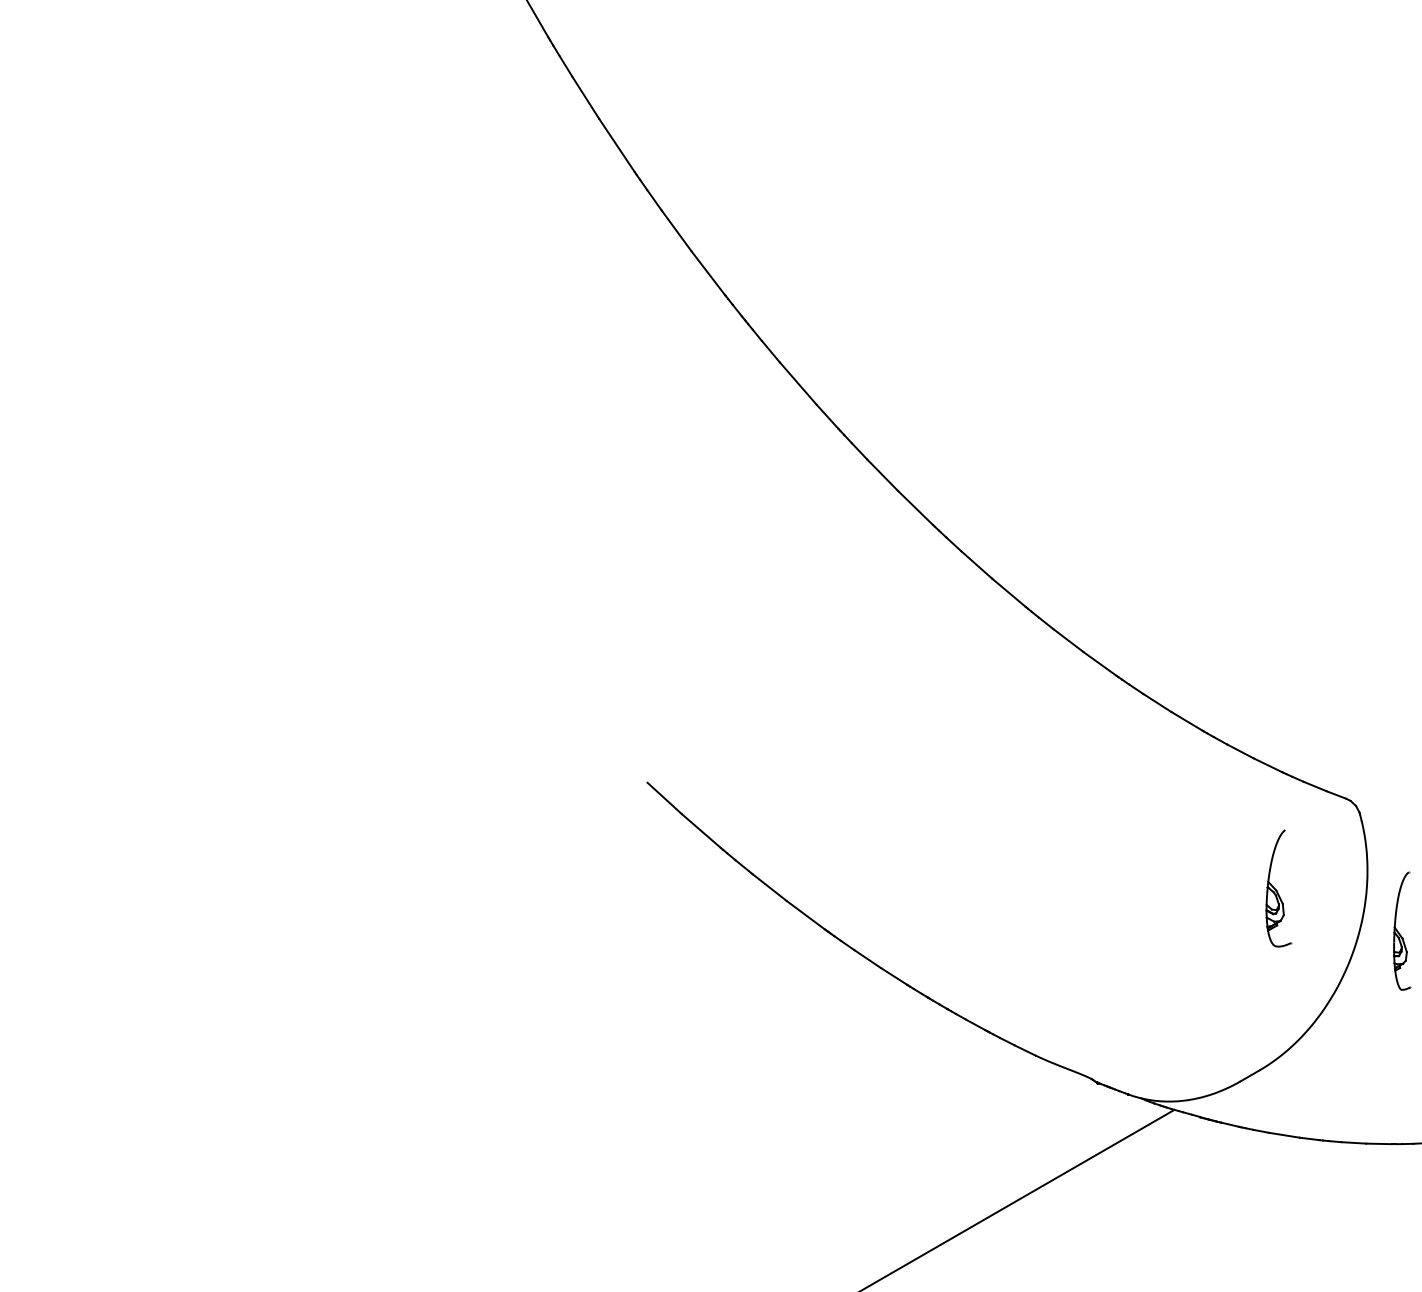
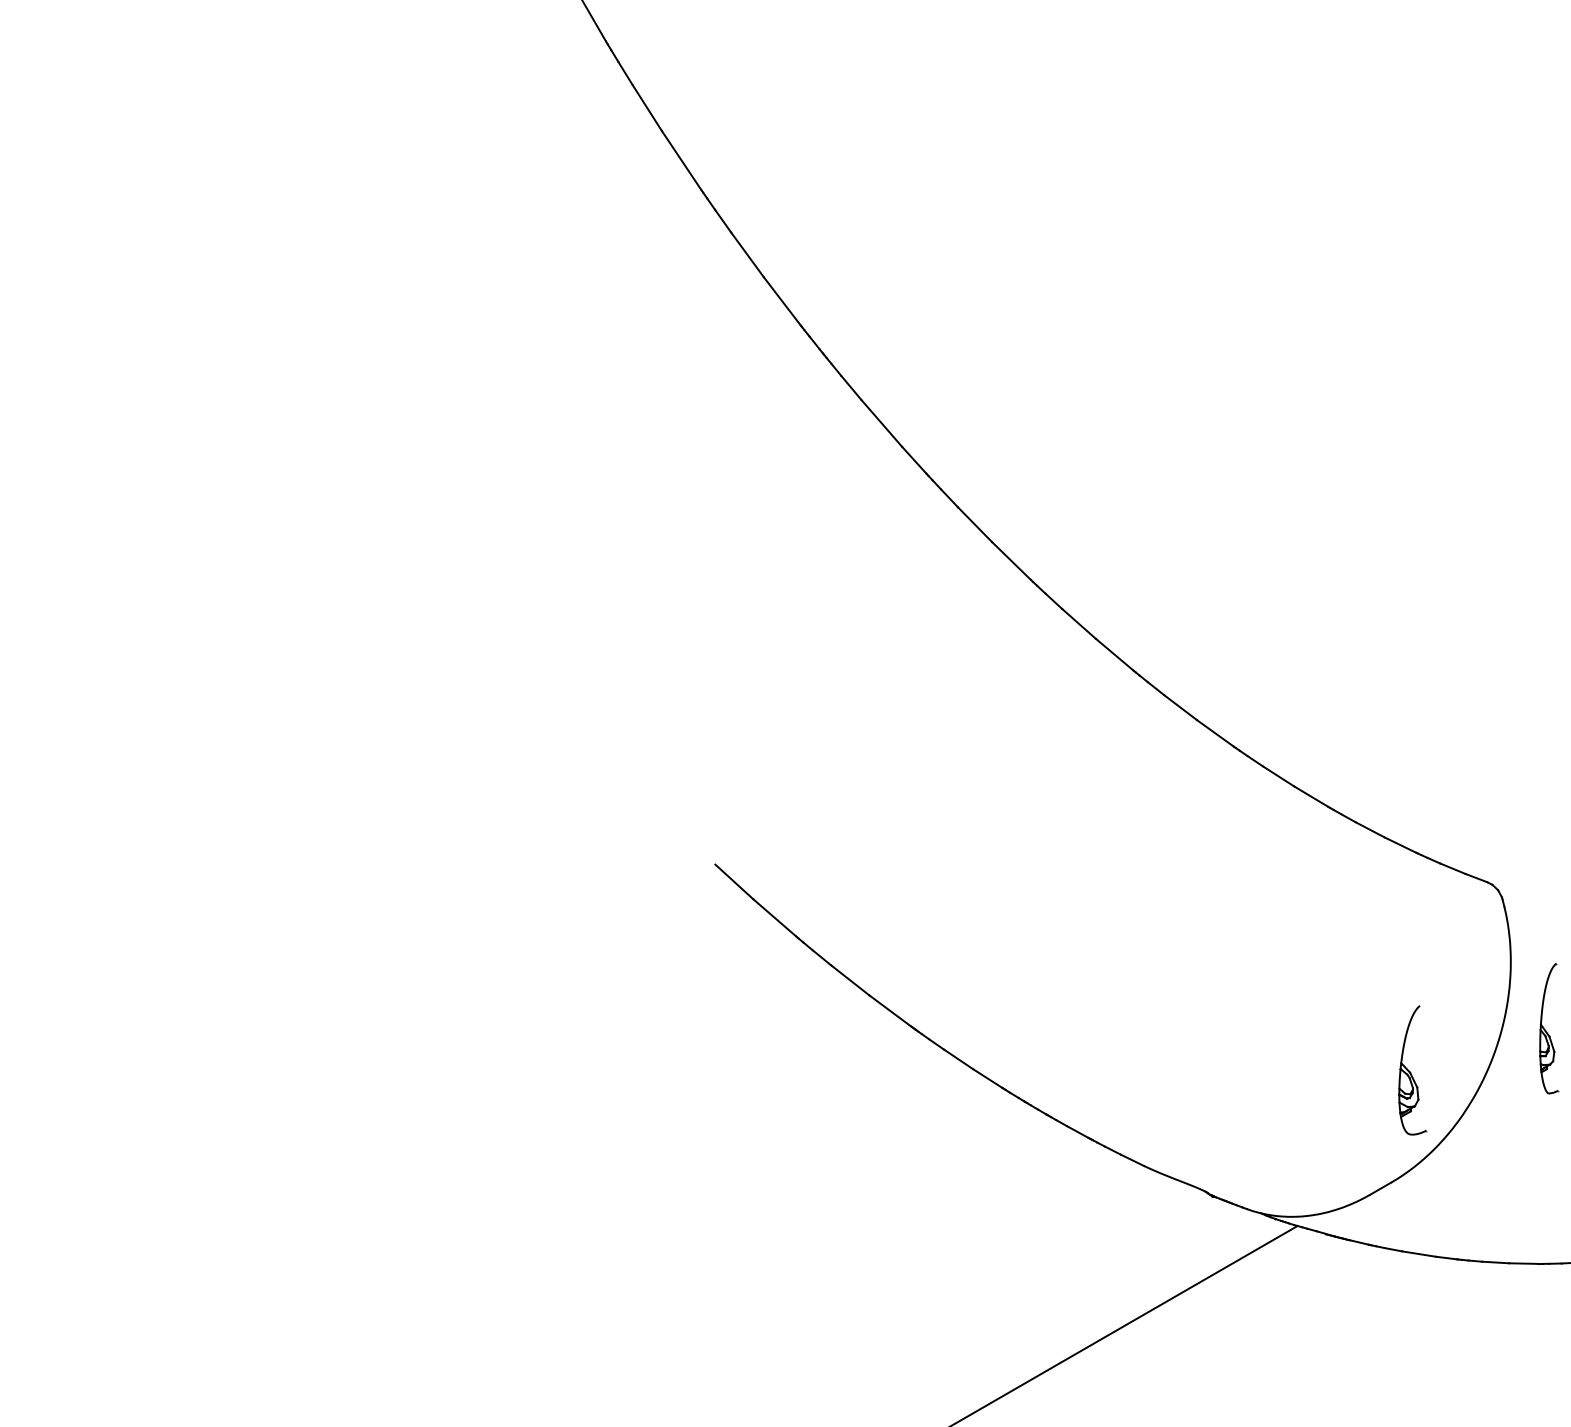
part: (1278, 888) -> (1412, 1070), moved

